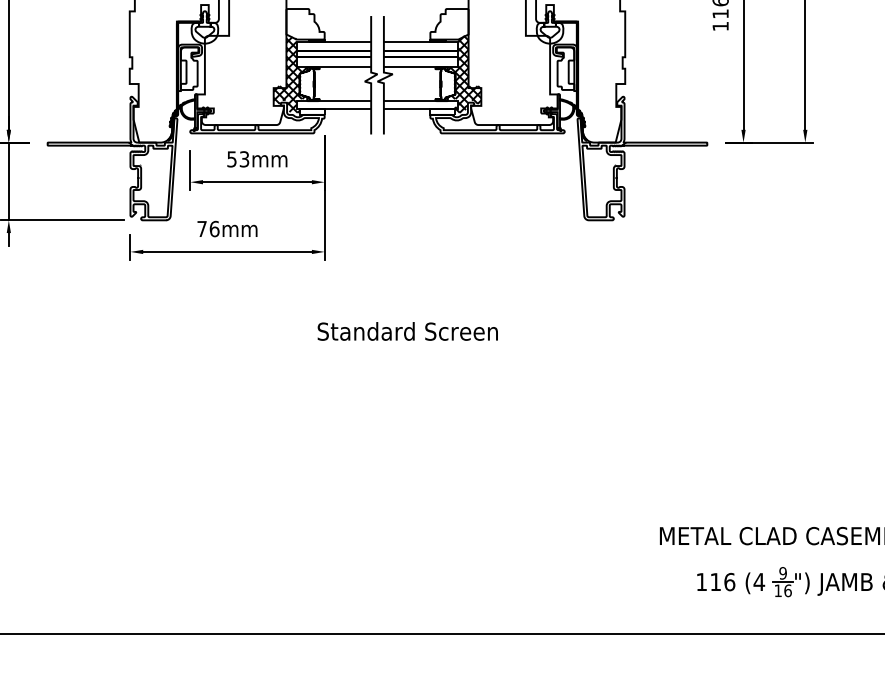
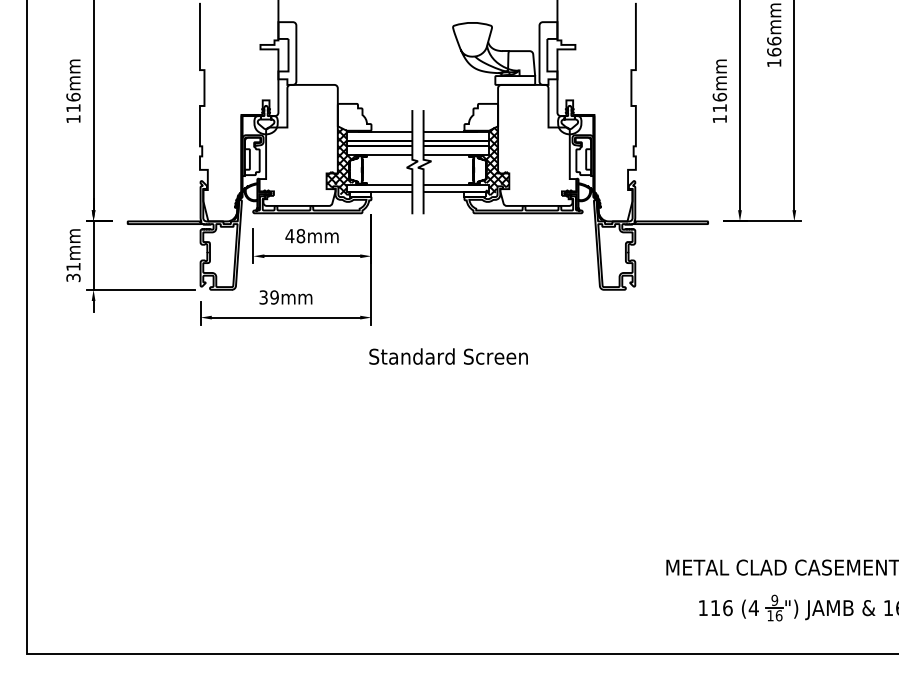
text: (238, 159) -> (295, 236), 53mm -> 48mm
text: (207, 229) -> (268, 297), 76mm -> 39mm
text: (407, 331) -> (448, 356), moved

